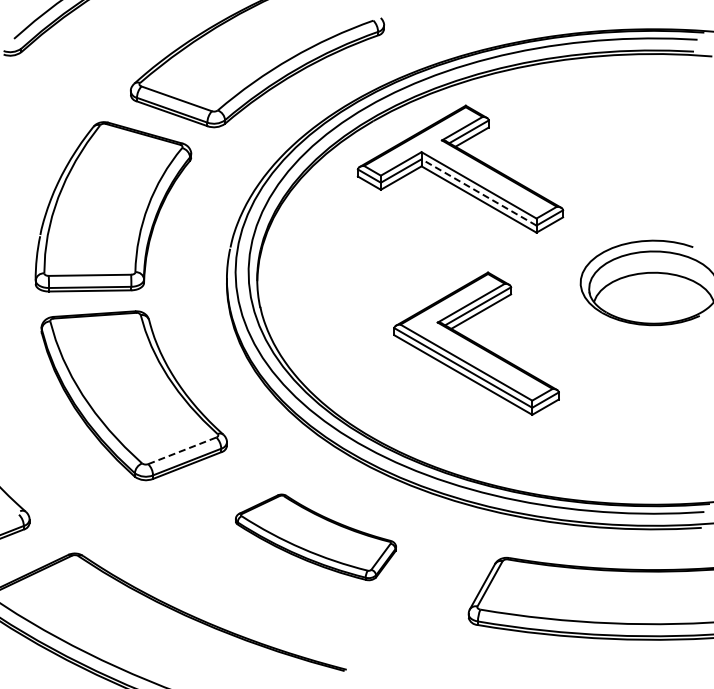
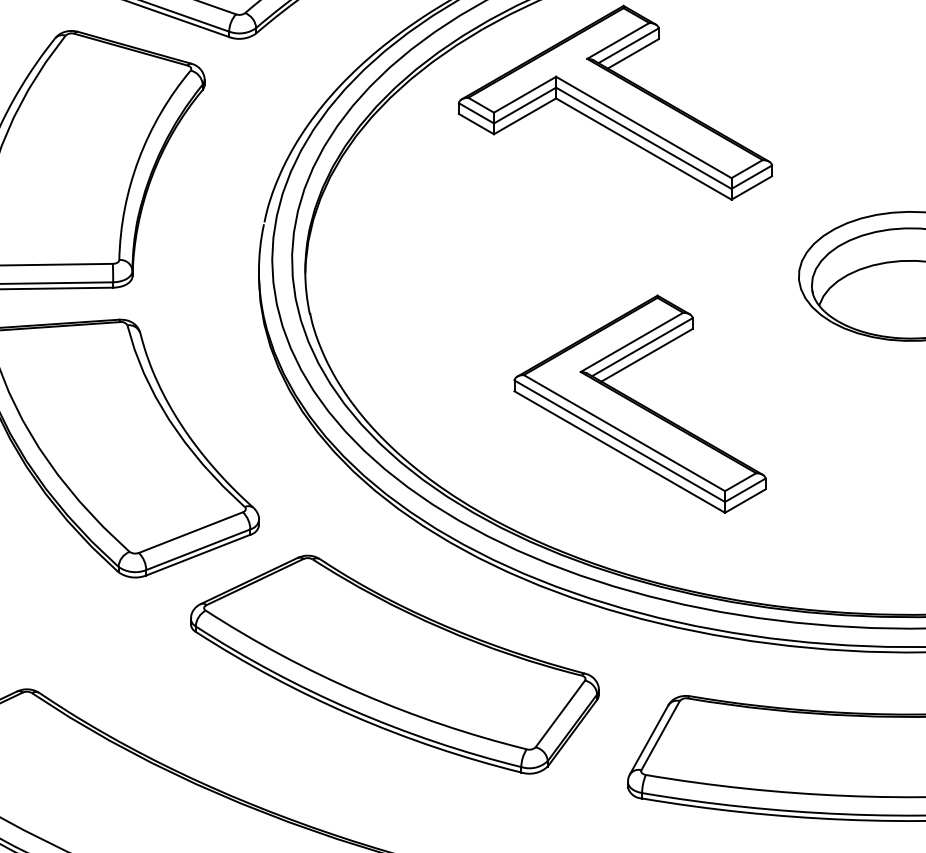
line: (478, 192) -> (642, 138), dashed -> solid
part: (476, 343) -> (639, 403), moved
line: (182, 450) -> (191, 532), dashed -> solid
part: (315, 537) -> (394, 664), size x1.67

